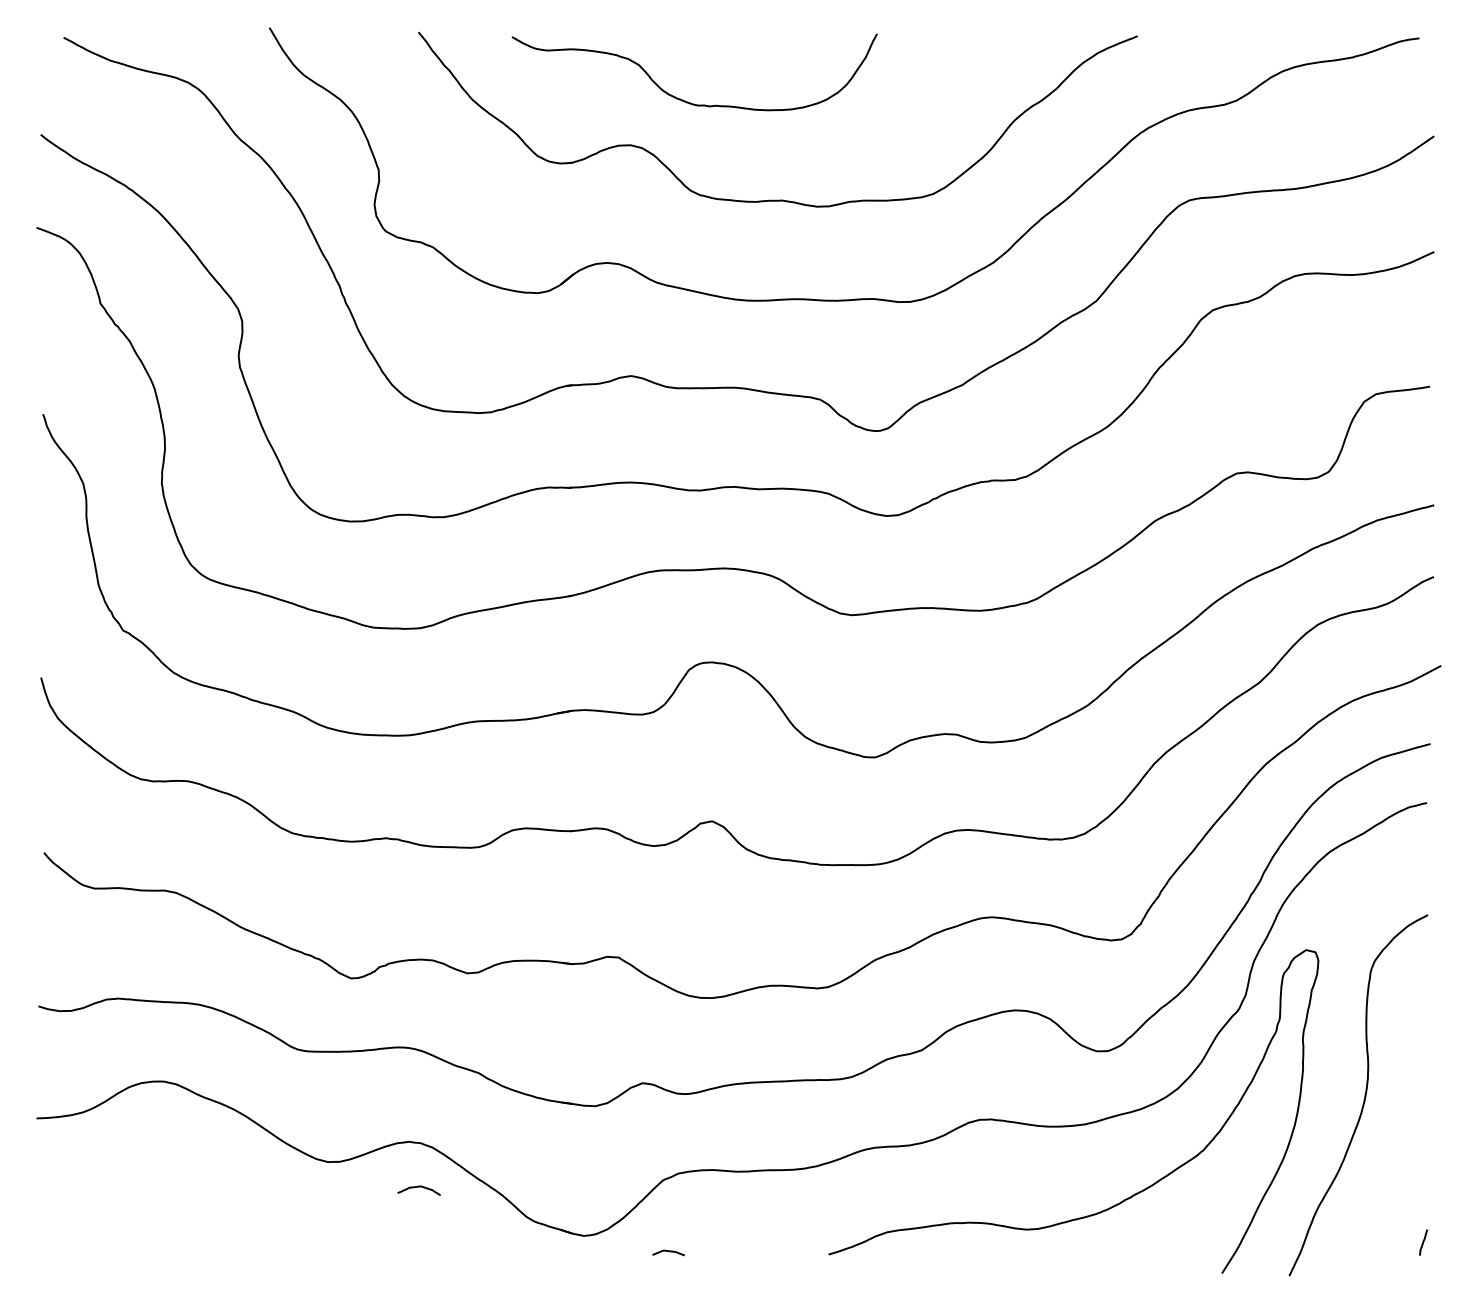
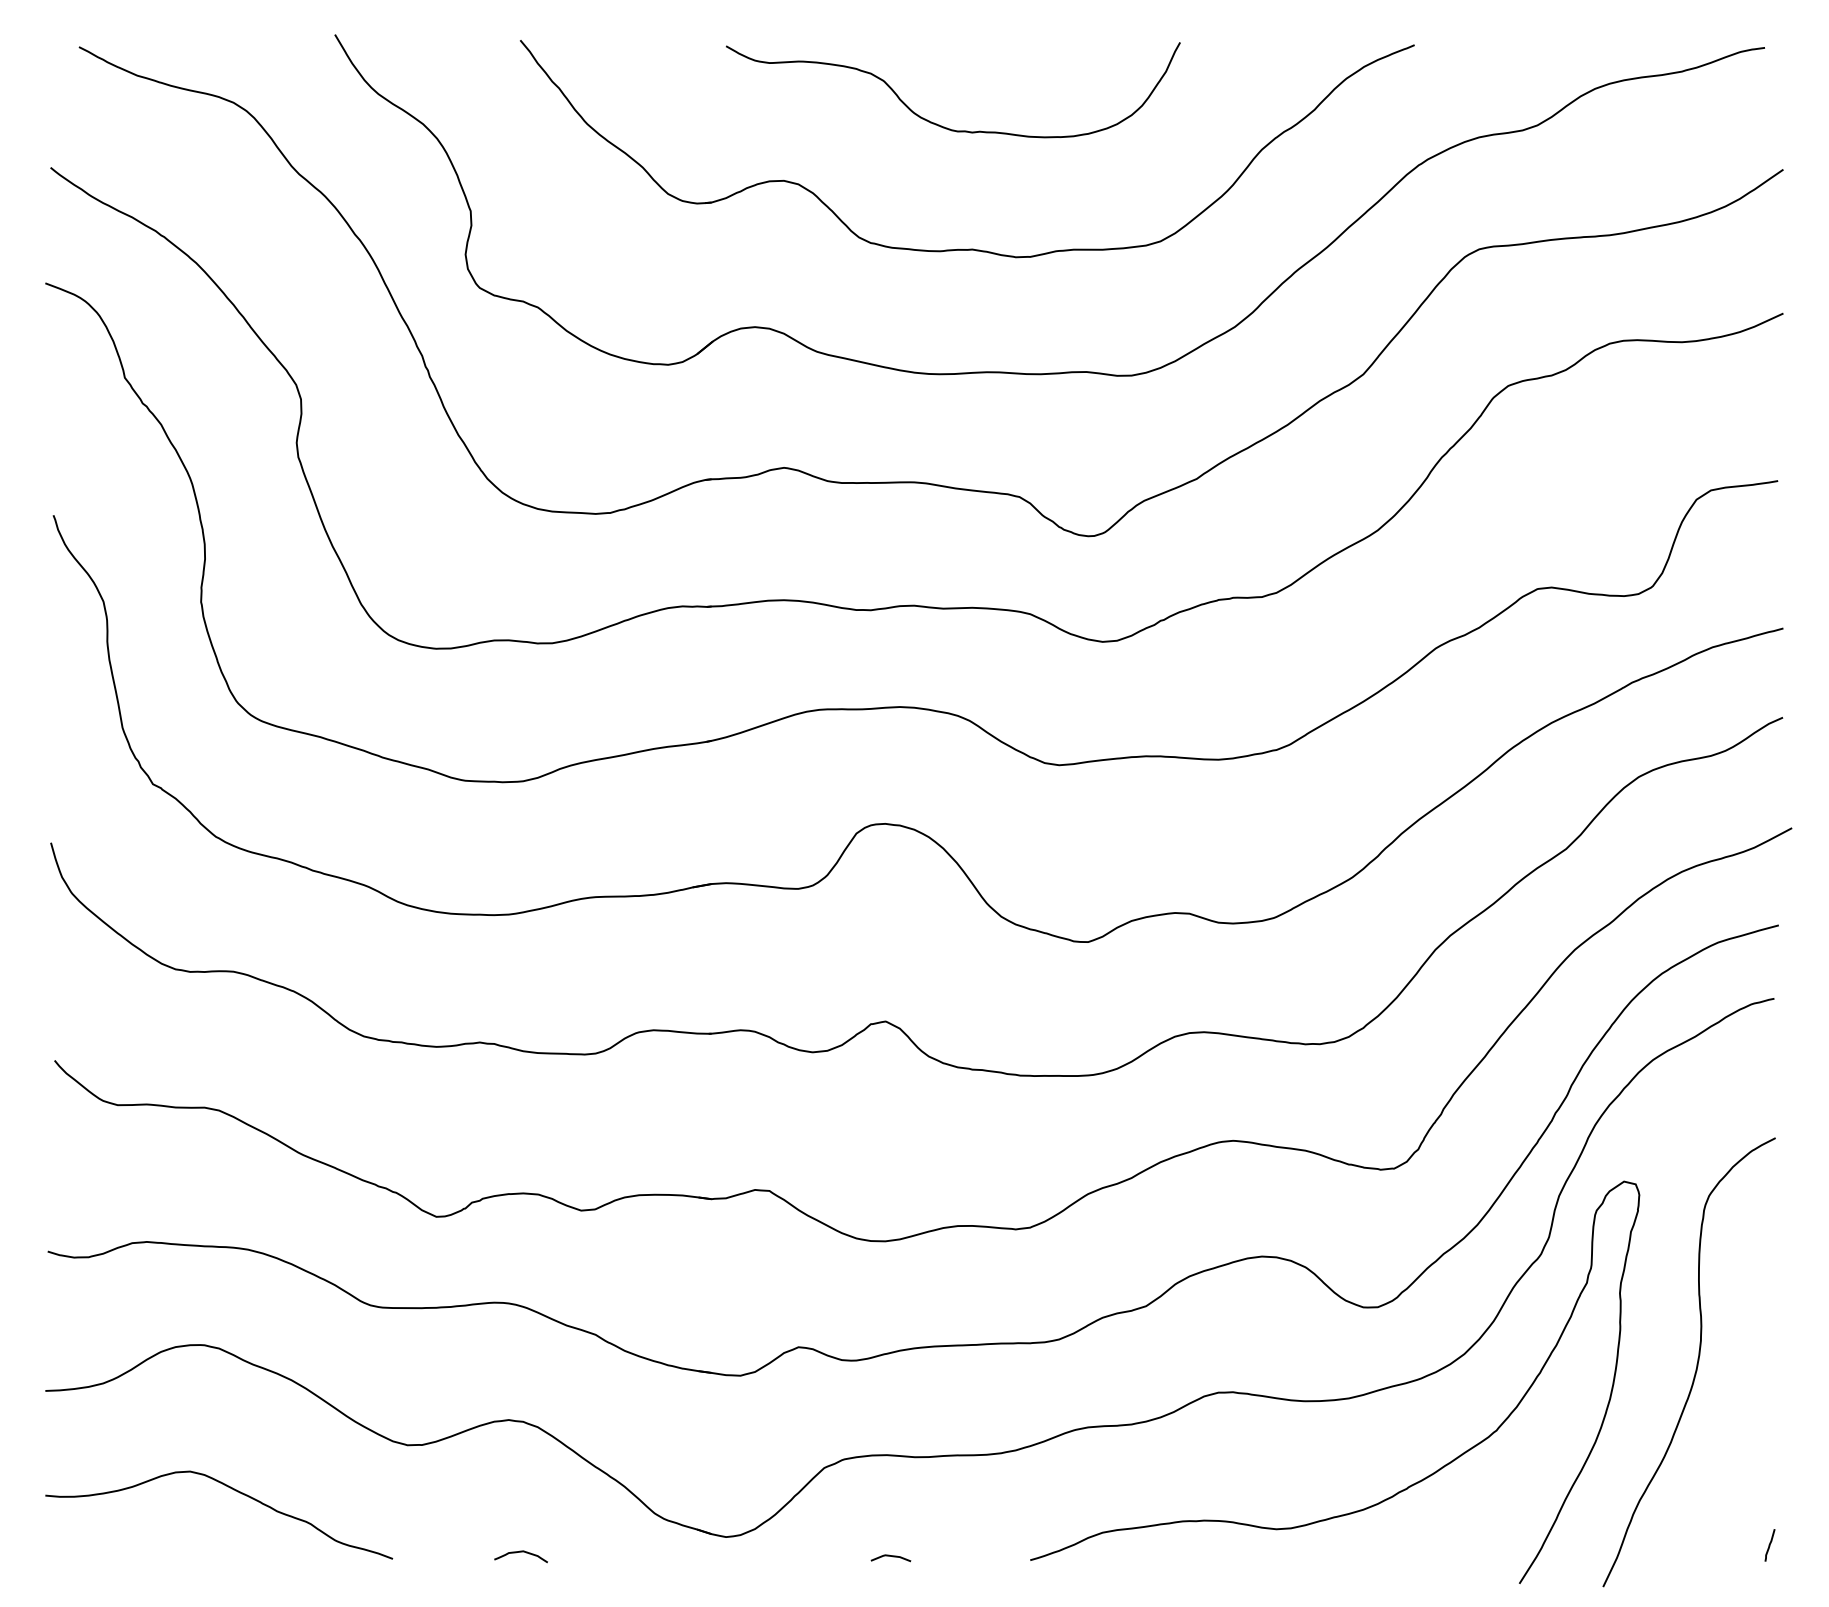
curve: (685, 100) -> (941, 125), moved
curve: (418, 1187) -> (520, 1552), moved
curve: (187, 1198) -> (233, 1490), added
line: (668, 1251) -> (890, 1556), moved

